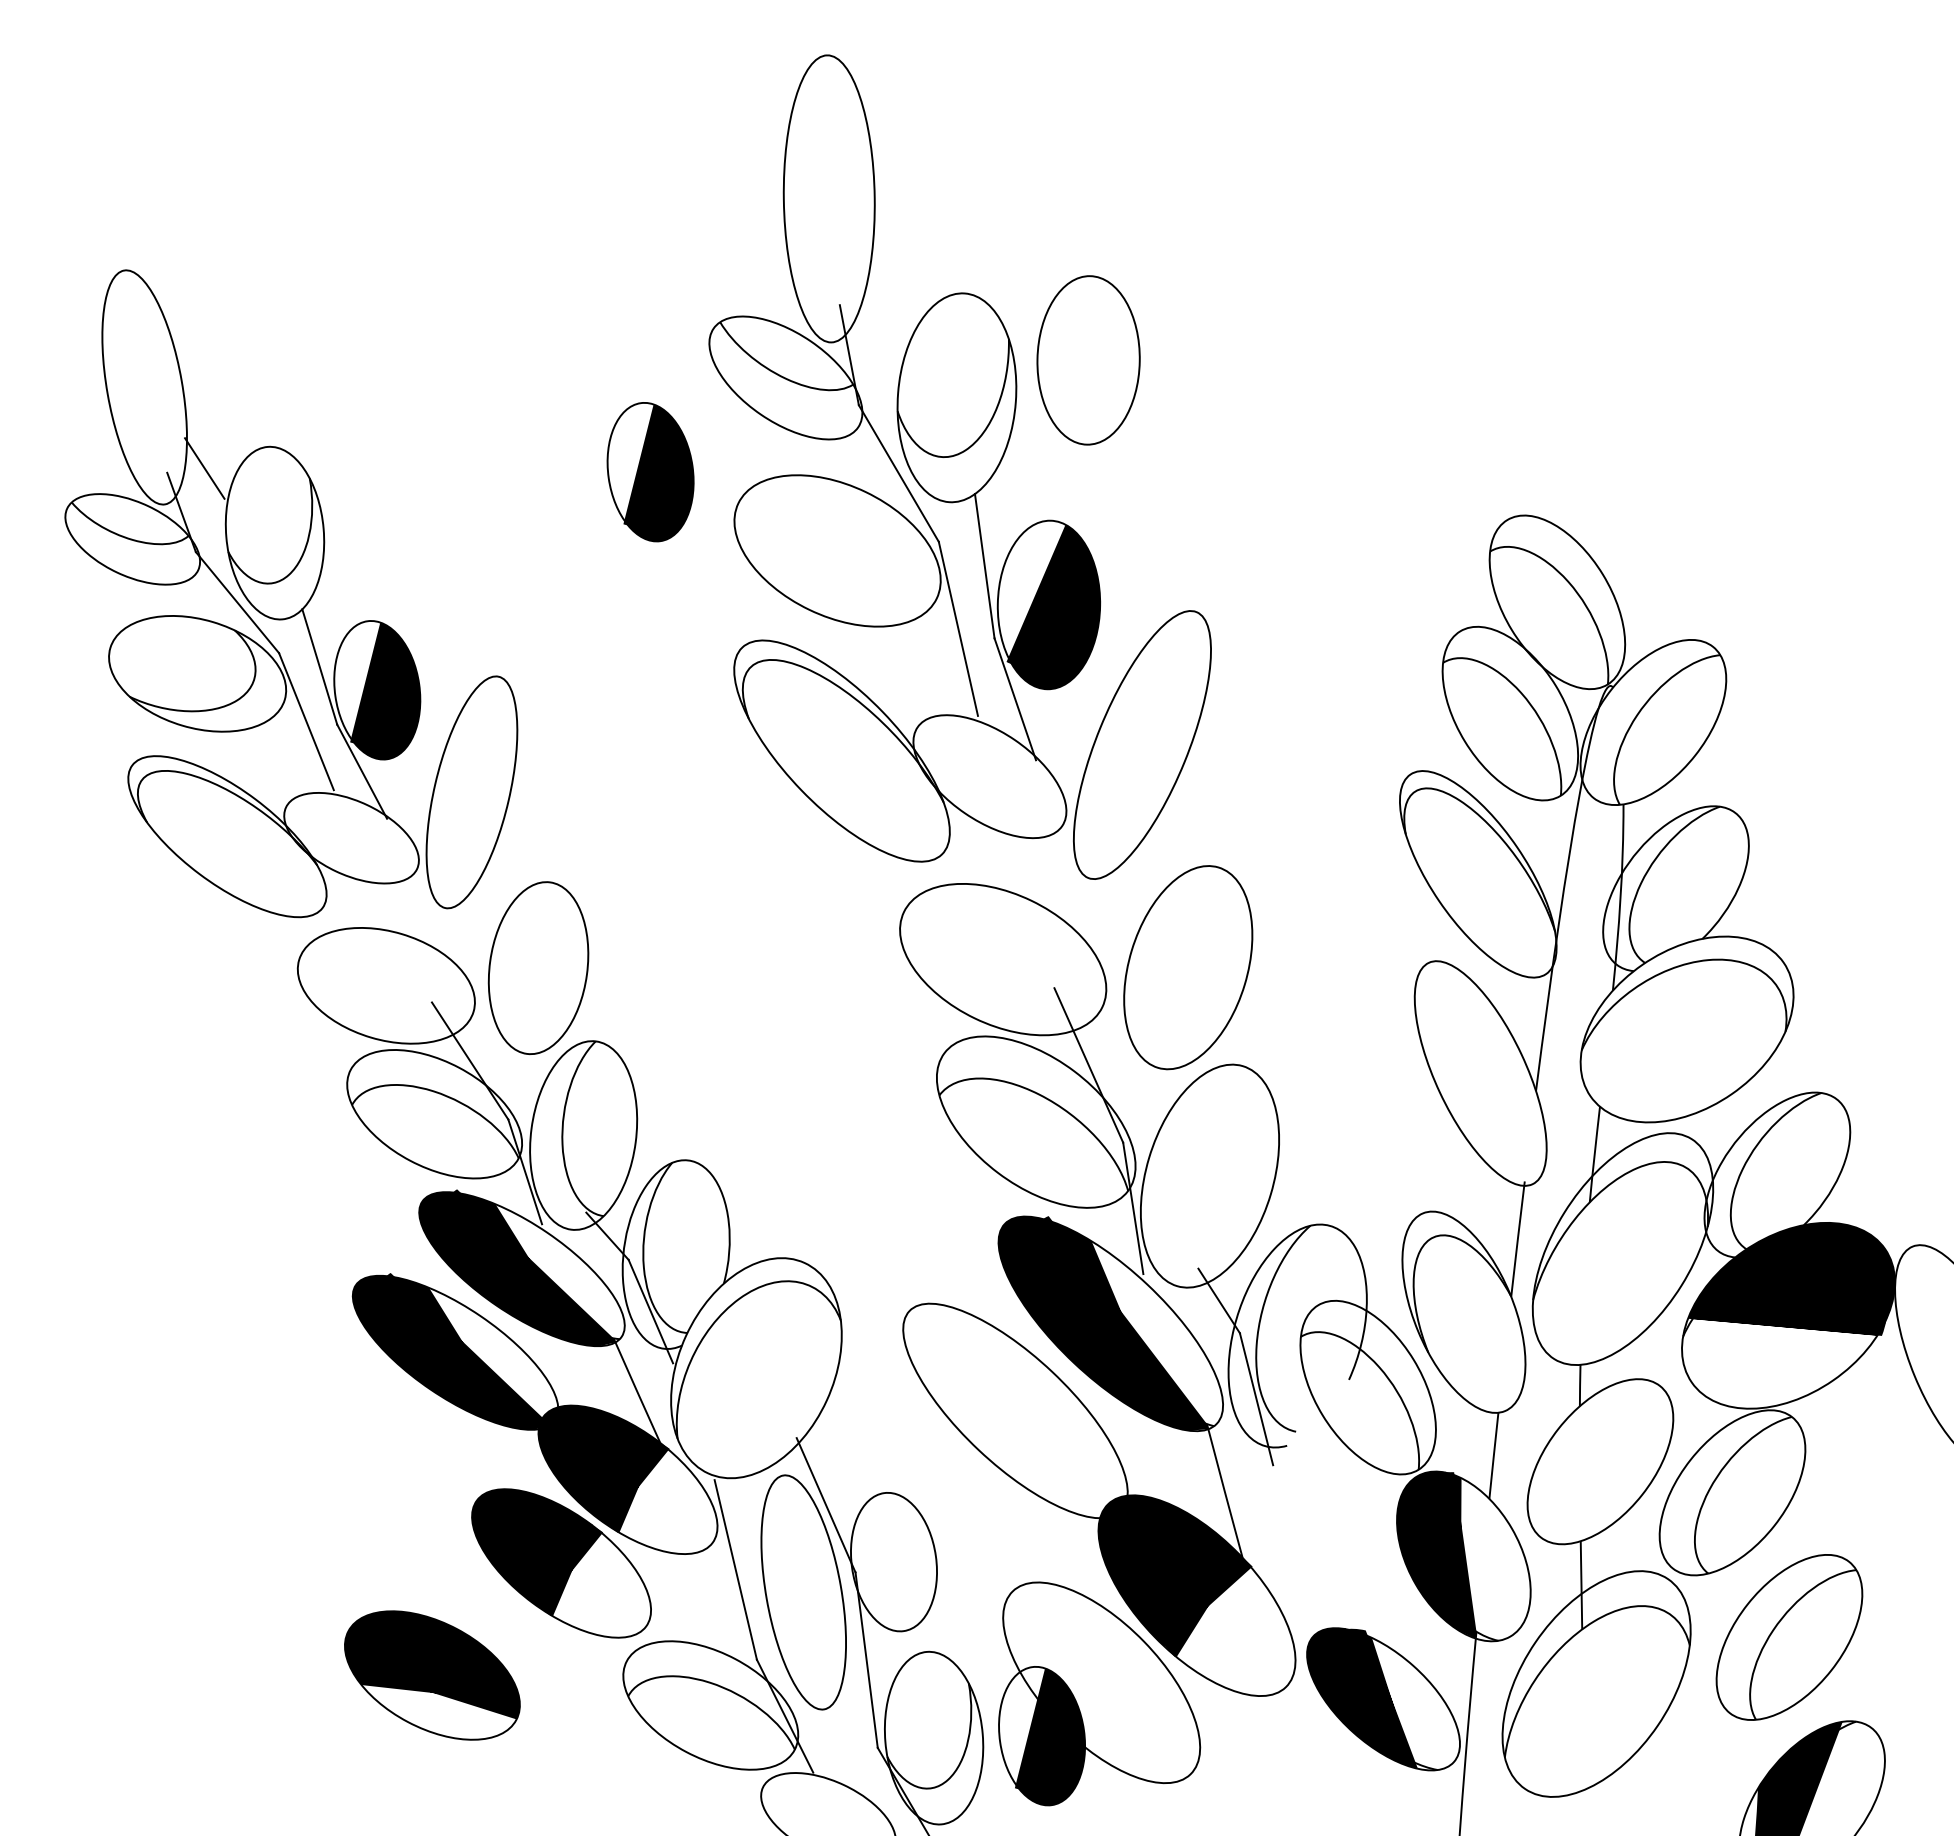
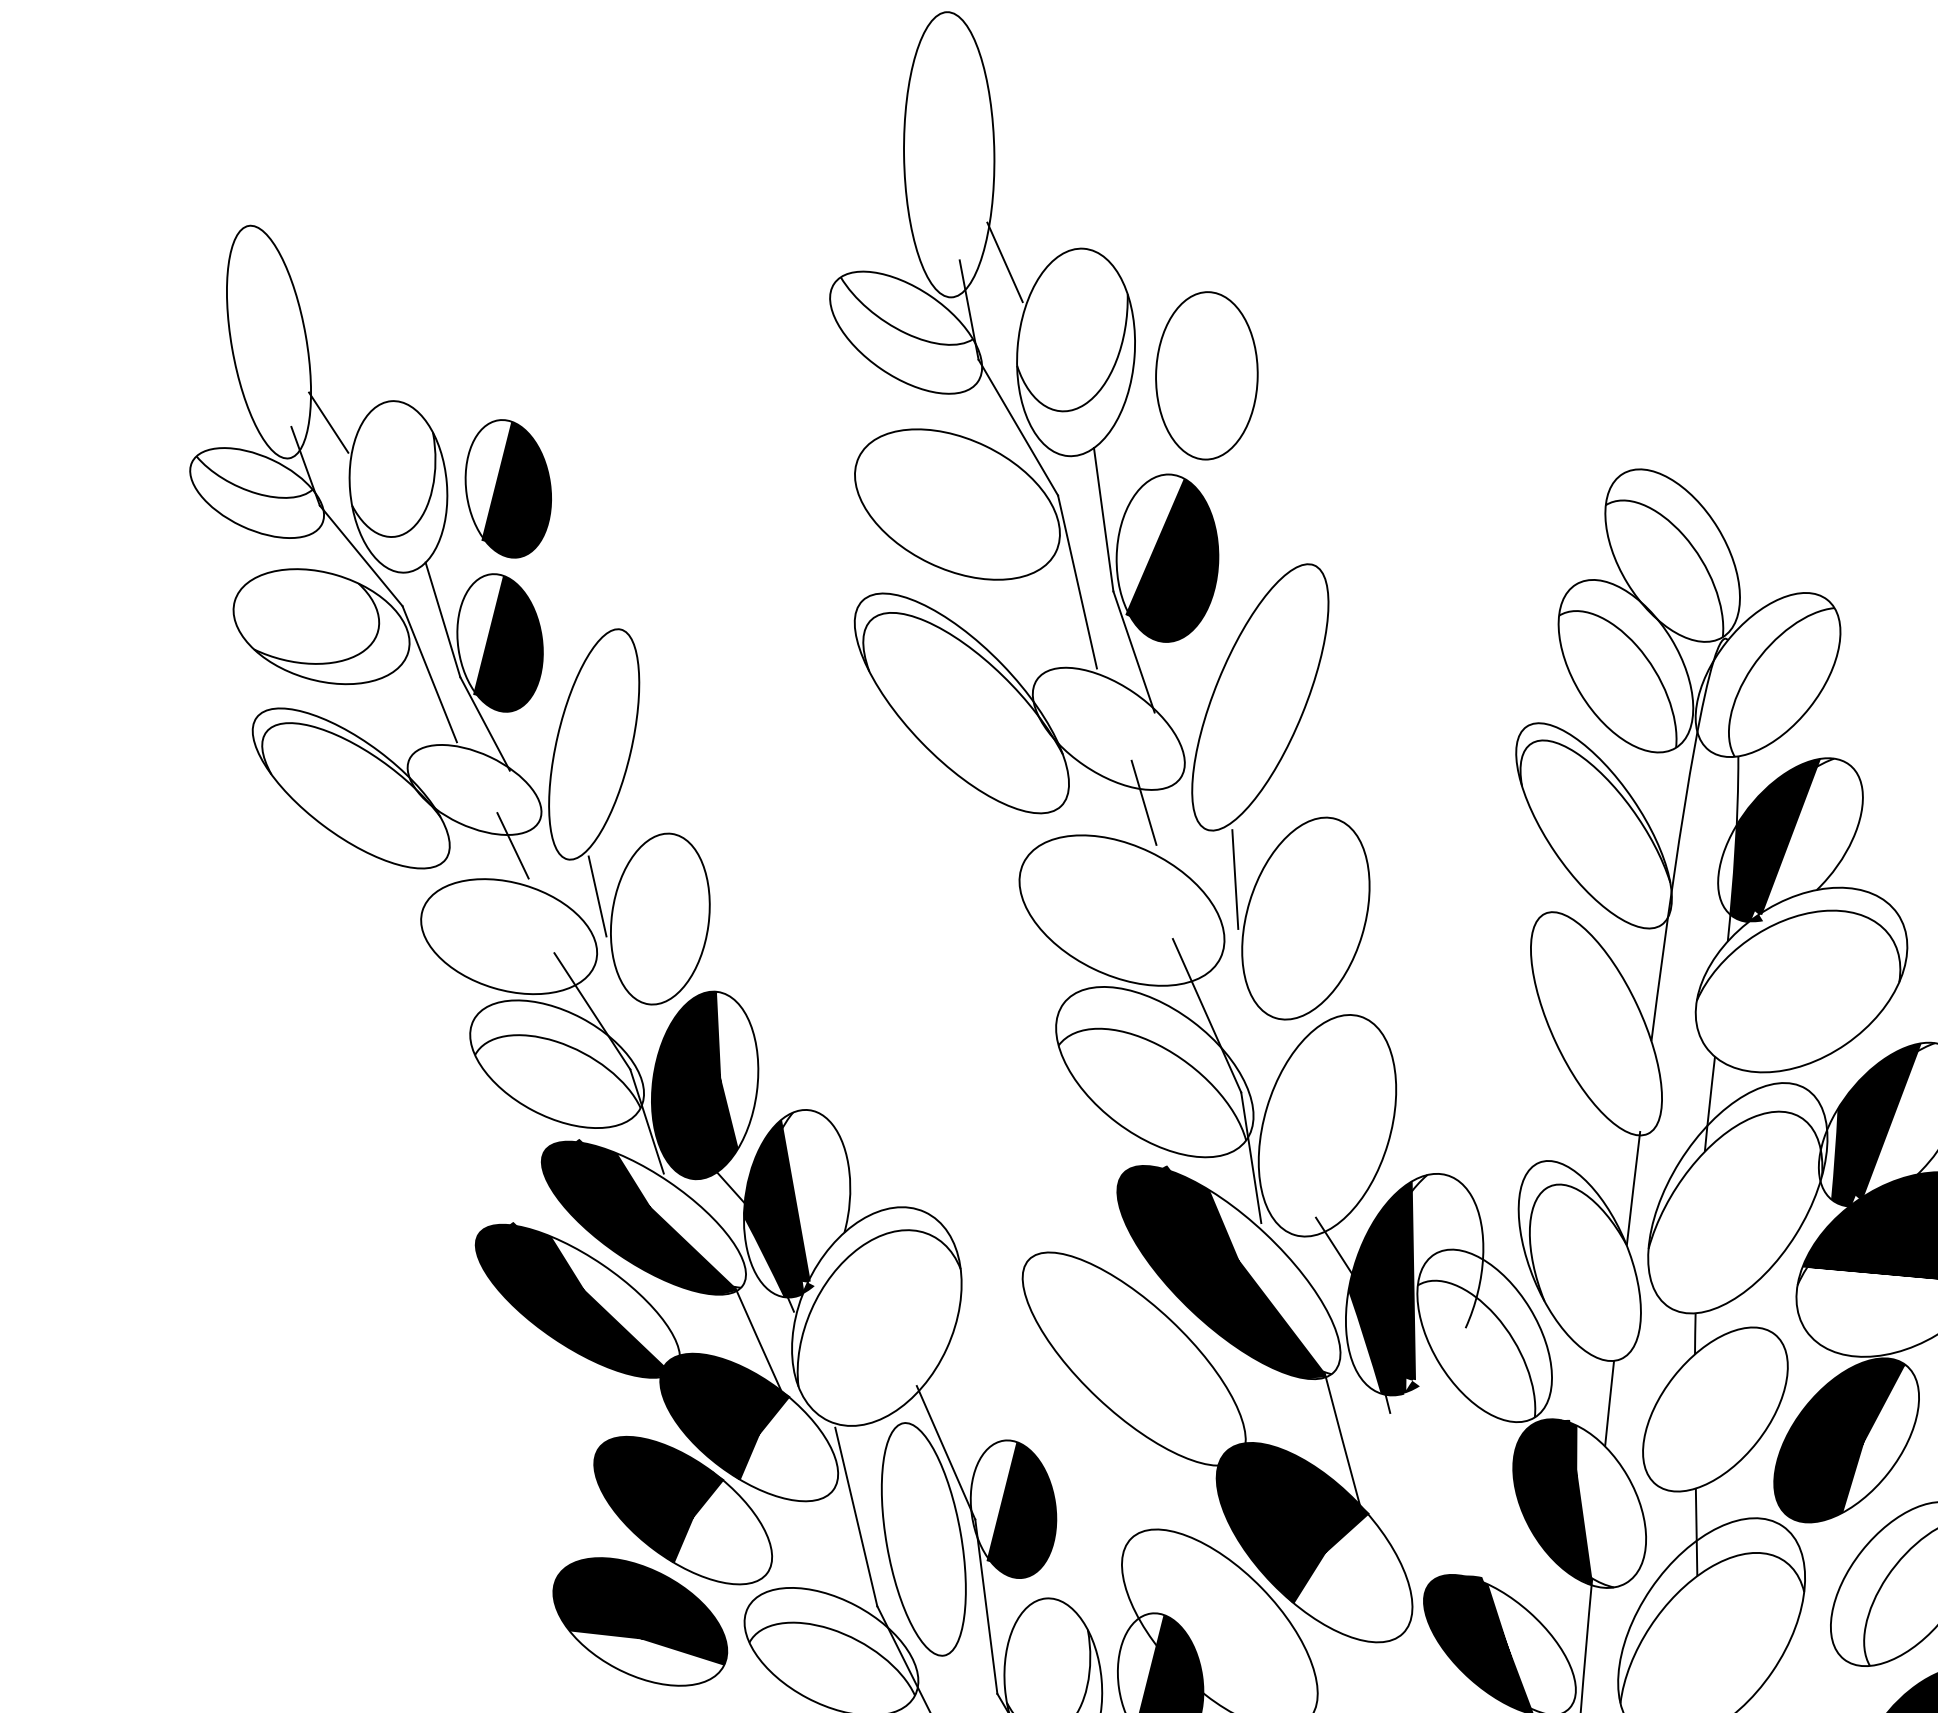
line: (885, 307) -> (1005, 262), added
part: (1088, 360) -> (1206, 375), moved
part: (650, 472) -> (508, 489), moved
line: (1024, 850) -> (1143, 802), added
fill: (1660, 888) -> (1775, 839), added
line: (390, 894) -> (513, 845), added
line: (1117, 928) -> (1235, 879), added
line: (475, 945) -> (597, 896), added
fill: (573, 1135) -> (695, 1085), added
fill: (1762, 1175) -> (1876, 1125), added
fill: (657, 1258) -> (778, 1207), added
fill: (1266, 1339) -> (1383, 1288), added
fill: (1725, 1492) -> (1839, 1440), added
fill: (900, 1562) -> (1019, 1509), added
part: (432, 1675) -> (640, 1621), moved

